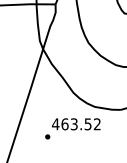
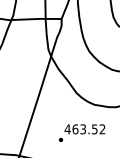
text: (73, 128) -> (82, 132), moved

